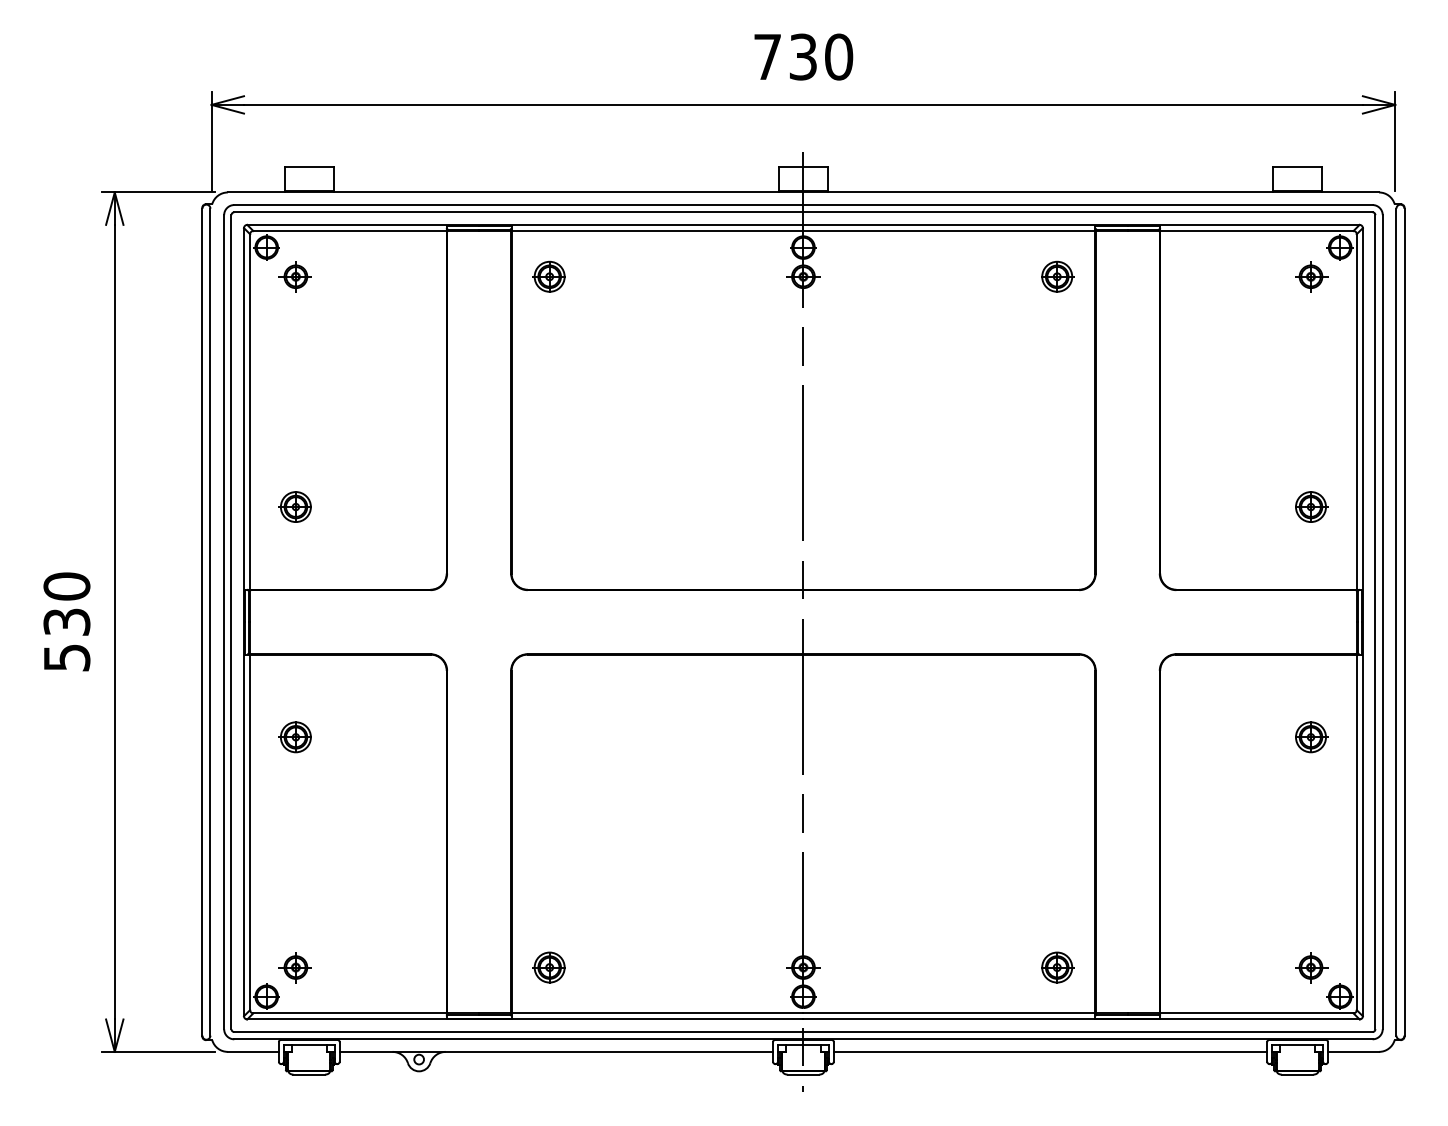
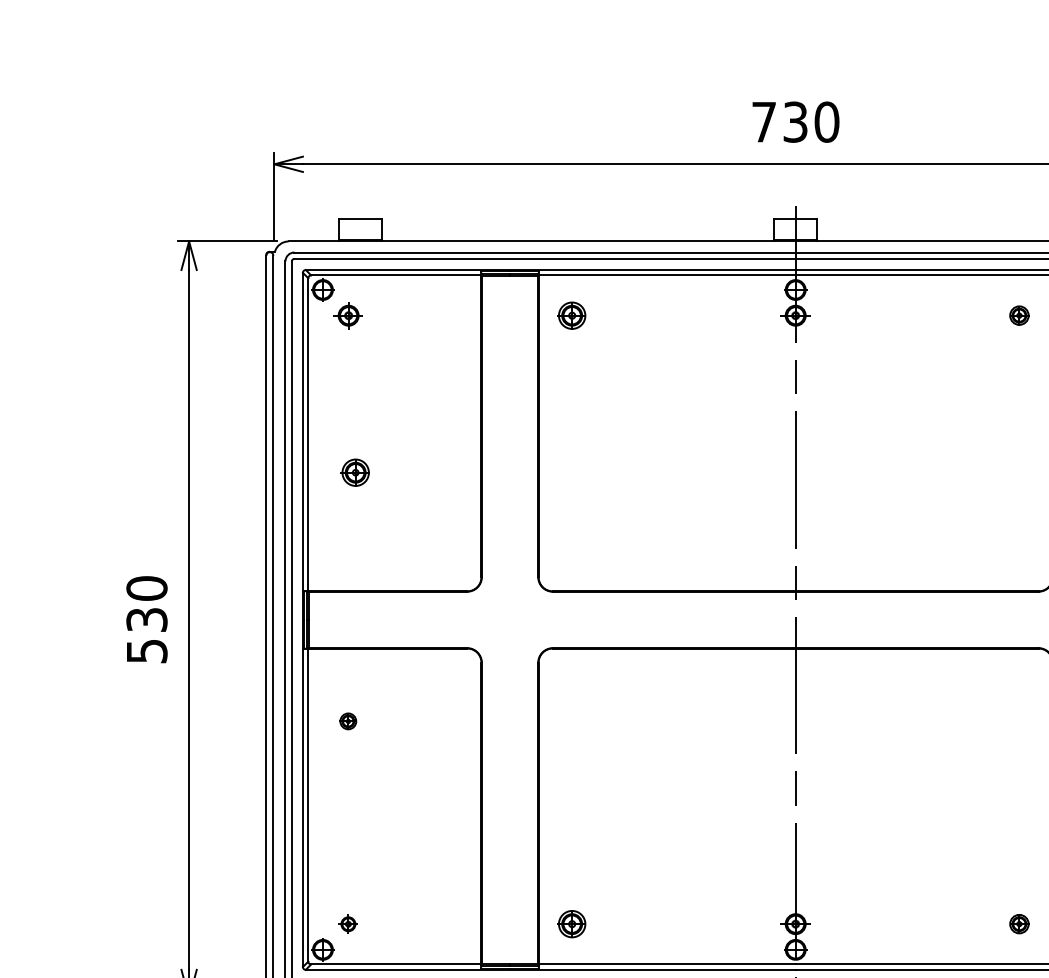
part: (1057, 276) -> (1019, 315), size x0.7
part: (294, 506) -> (354, 472), moved
part: (294, 737) -> (347, 721), size x0.6
part: (294, 967) -> (347, 924), size x0.7
part: (1057, 967) -> (1019, 924), size x0.7

